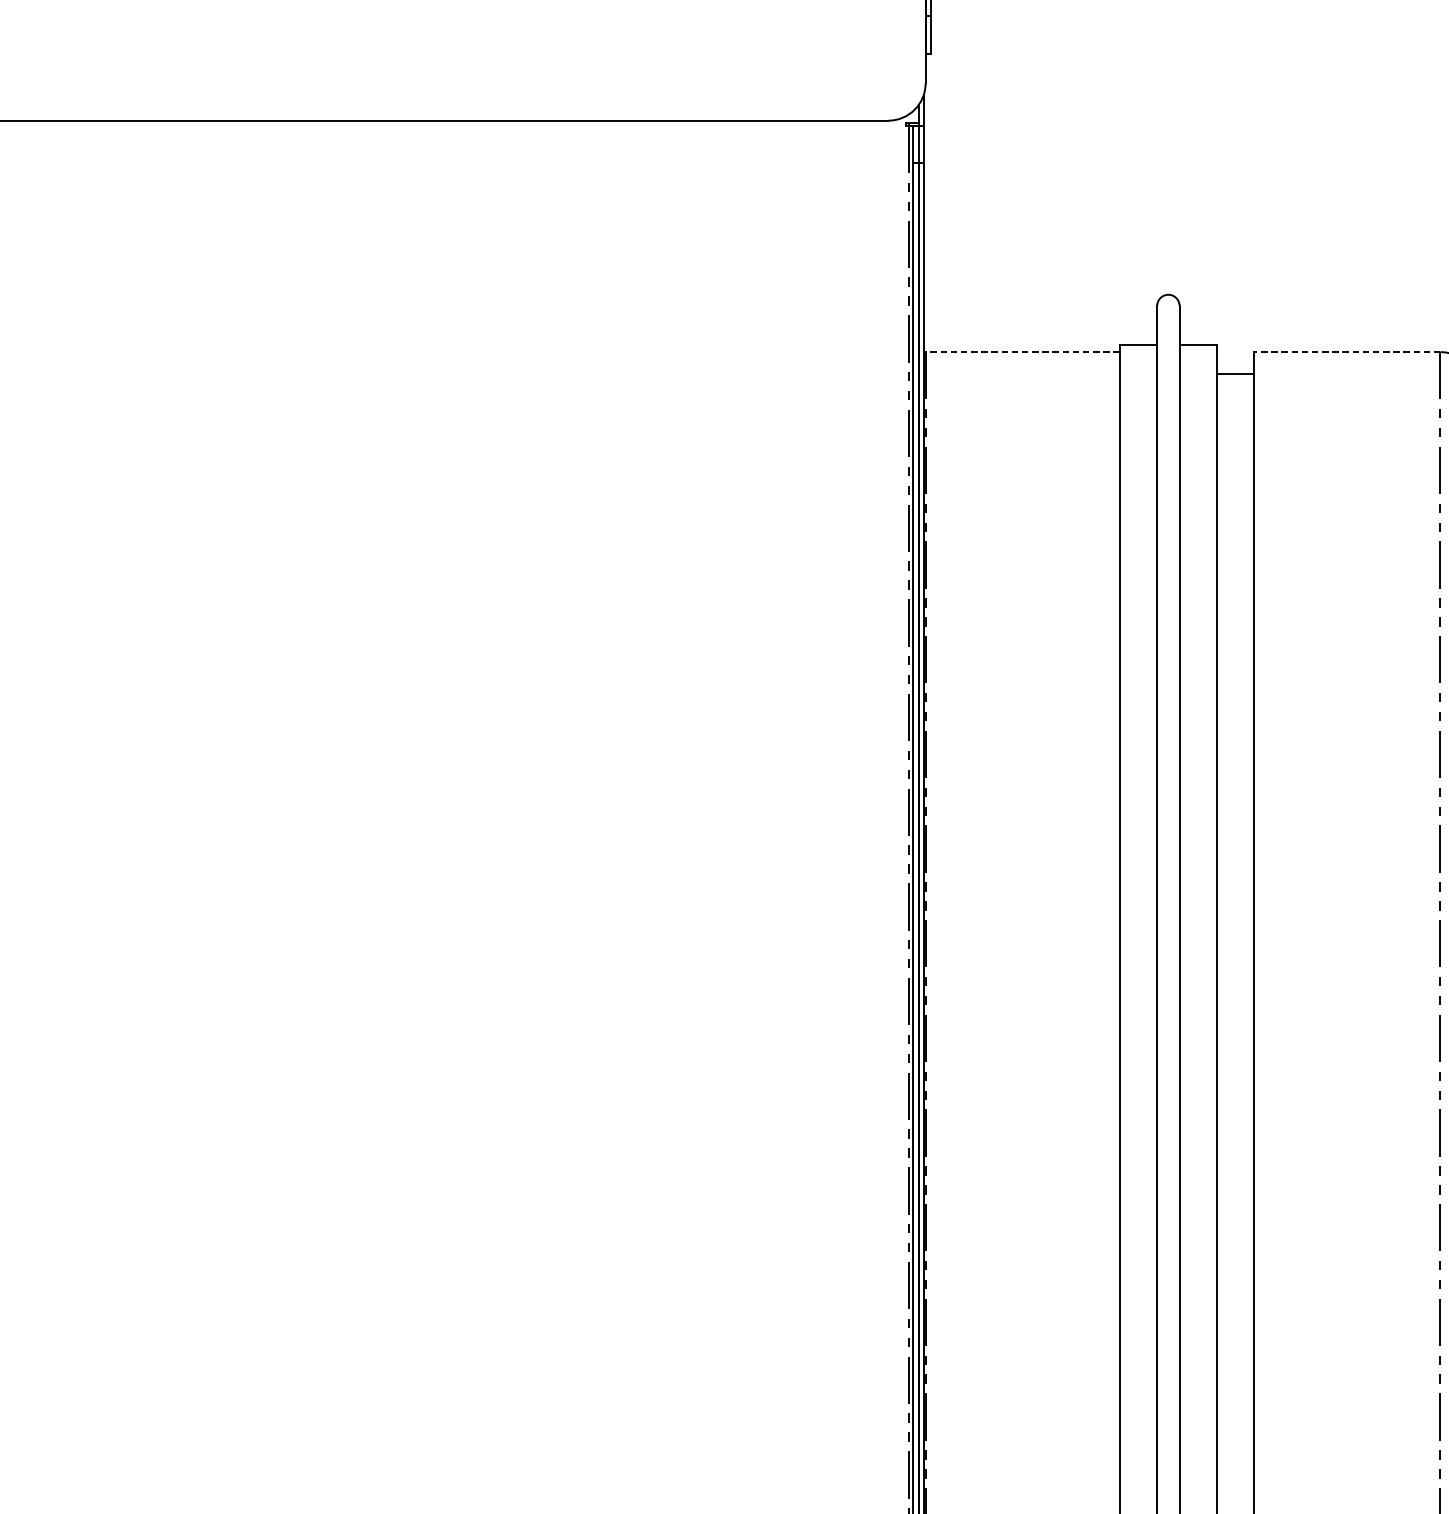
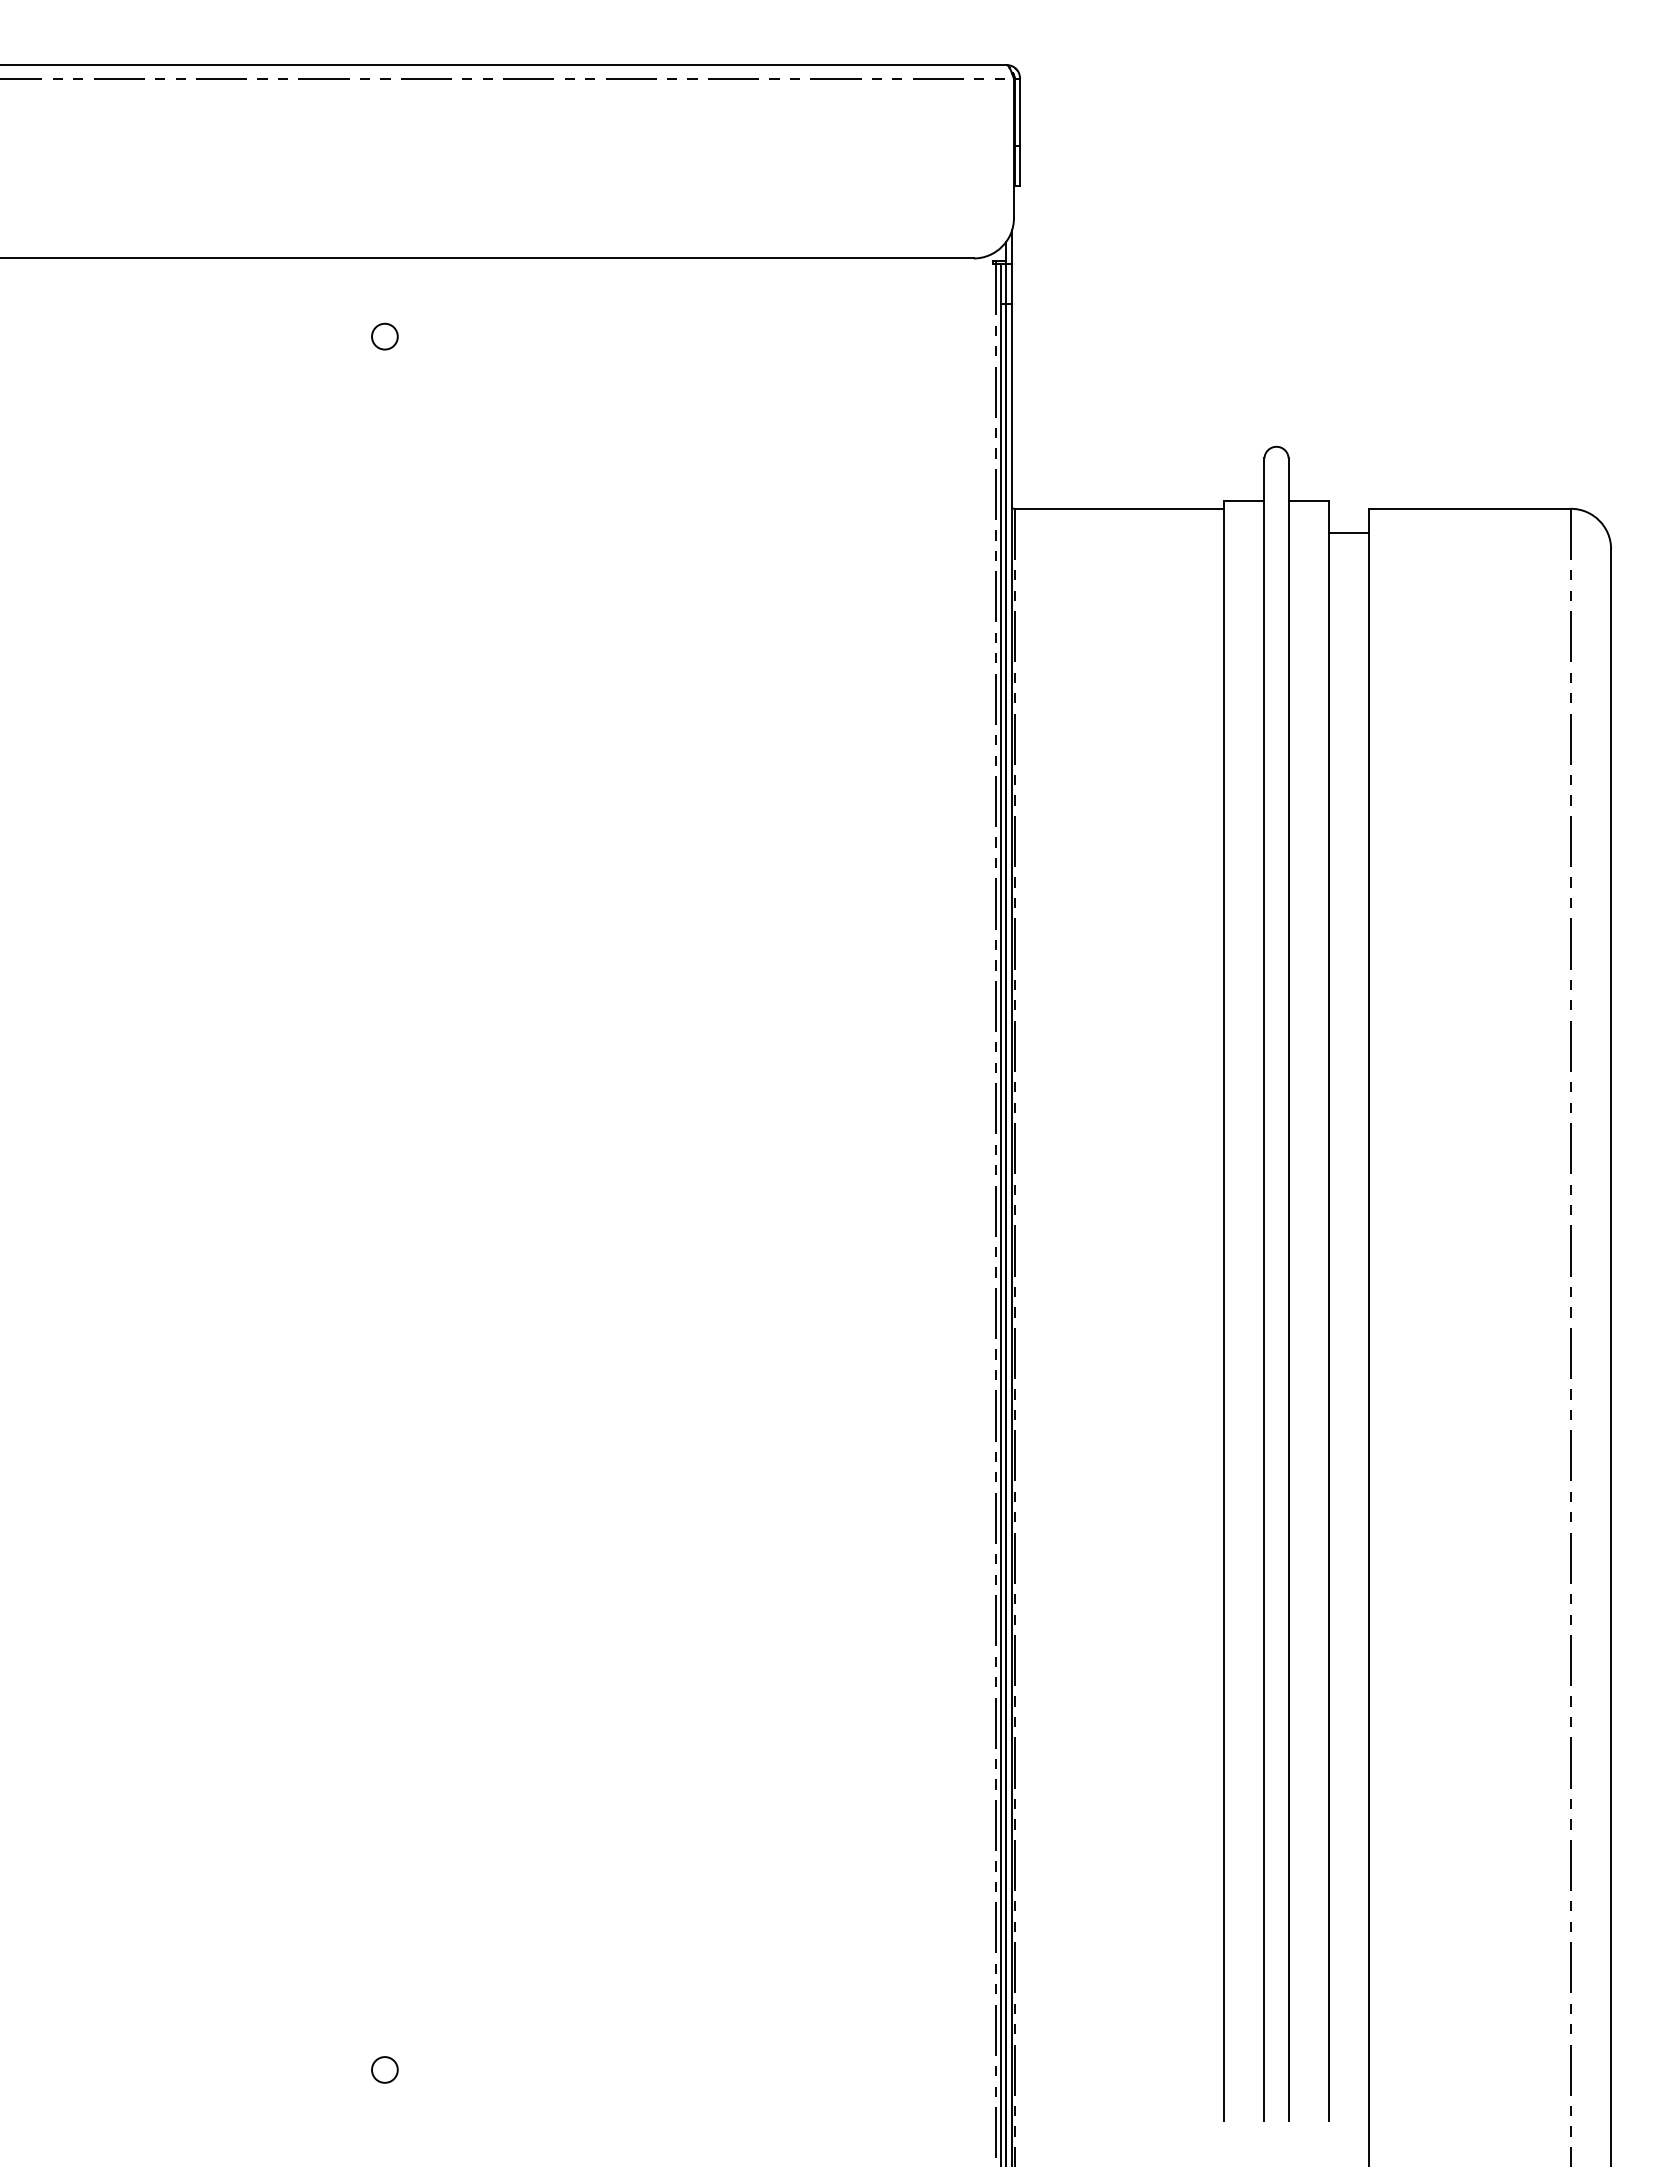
circle: (343, 192) -> (384, 336), added
line: (1023, 351) -> (1119, 508), dashed -> solid
line: (1347, 351) -> (1470, 508), dashed -> solid

